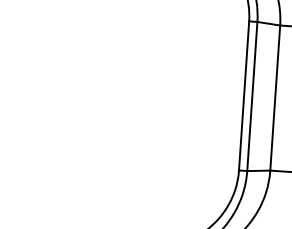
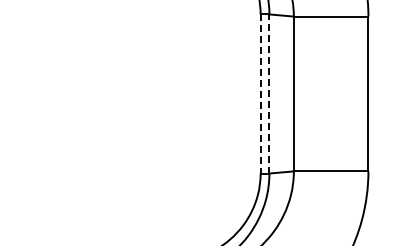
line: (243, 95) -> (260, 93), solid -> dashed
line: (252, 96) -> (269, 93), solid -> dashed

